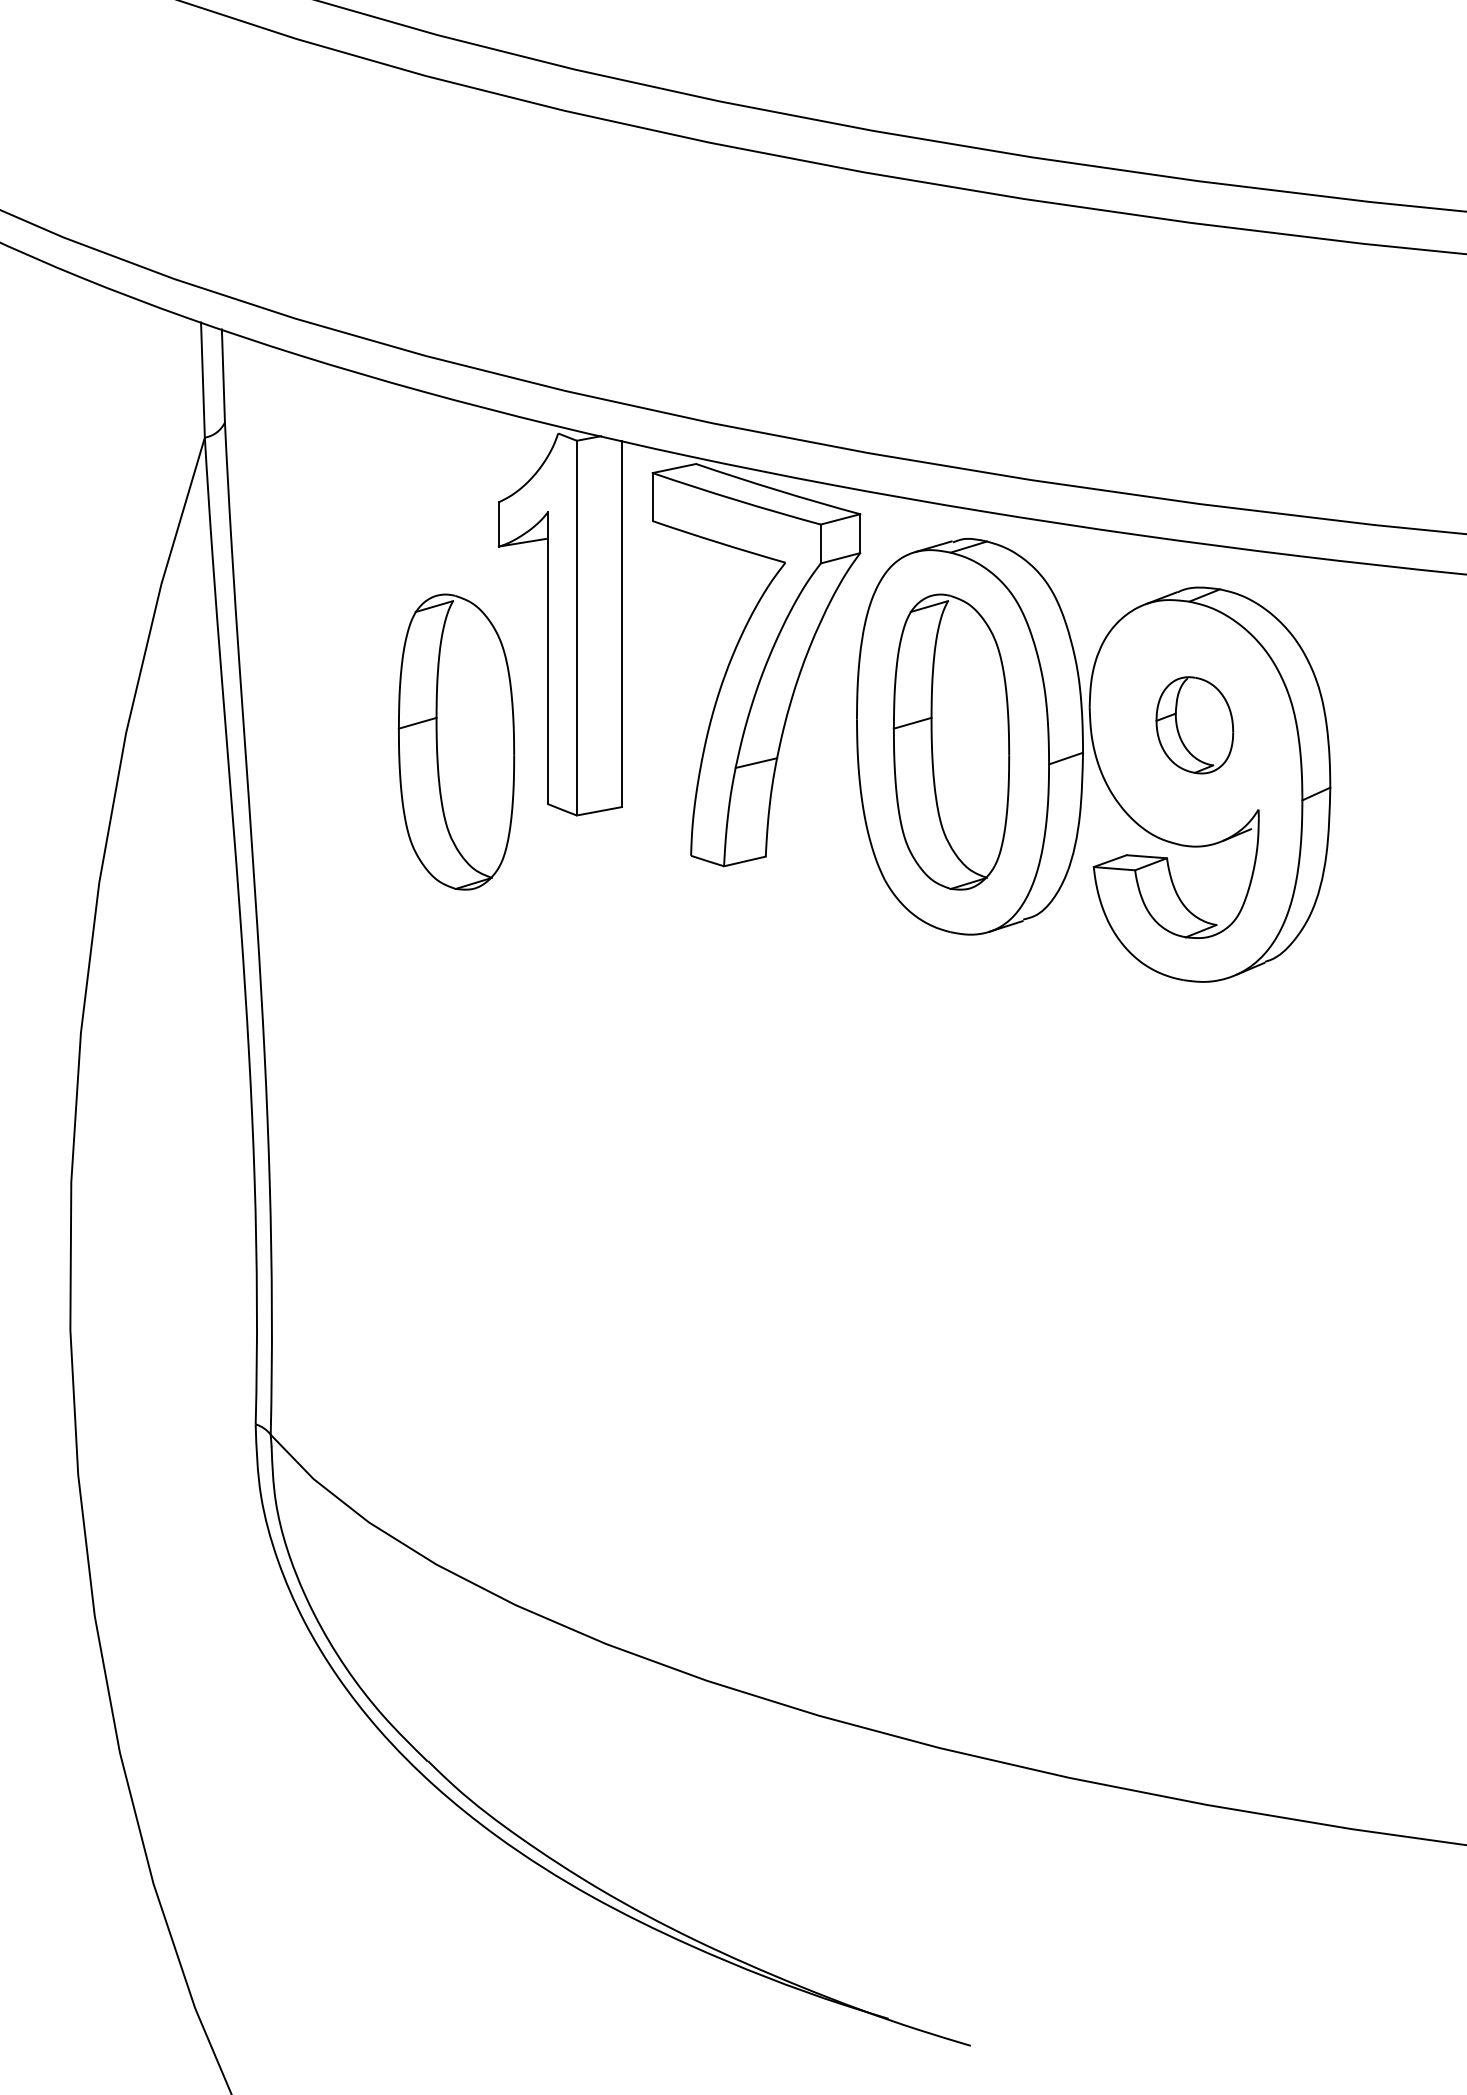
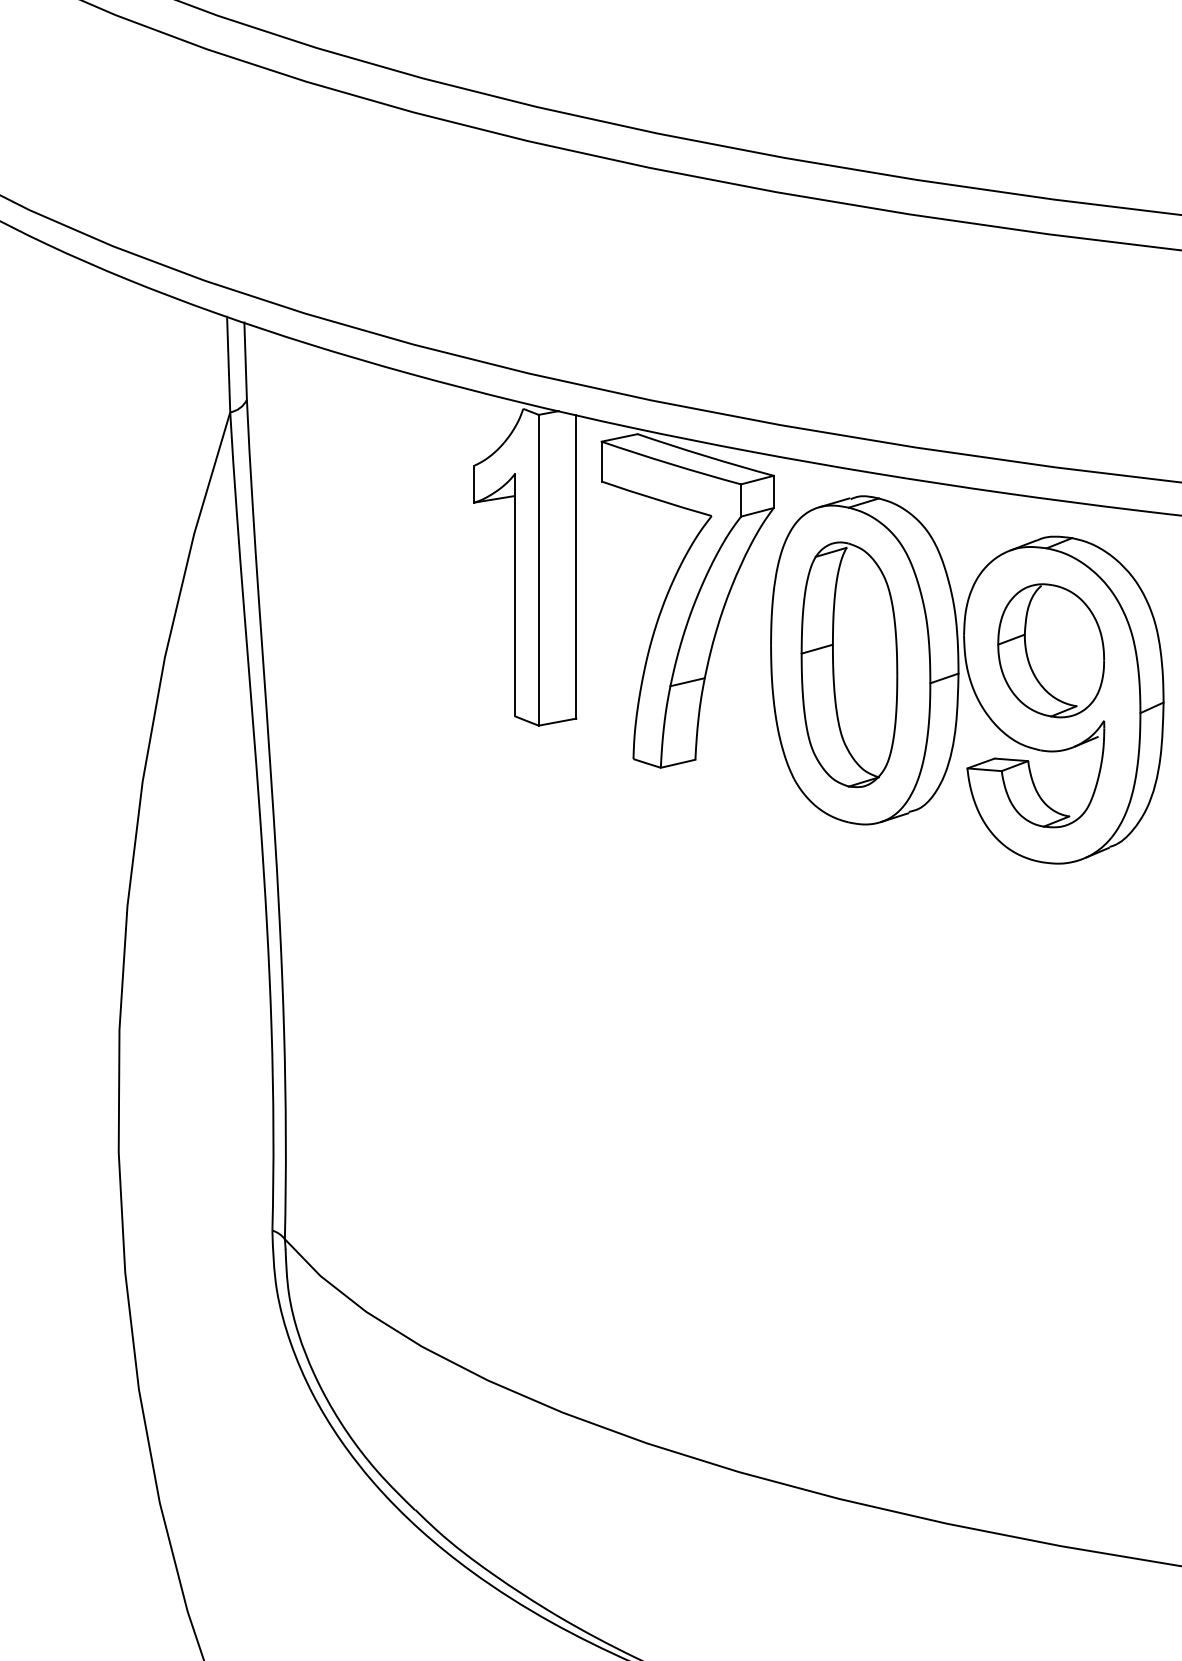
part: (1194, 725) -> (1050, 651), size x1.67
part: (456, 741) -> (438, 664), removed

